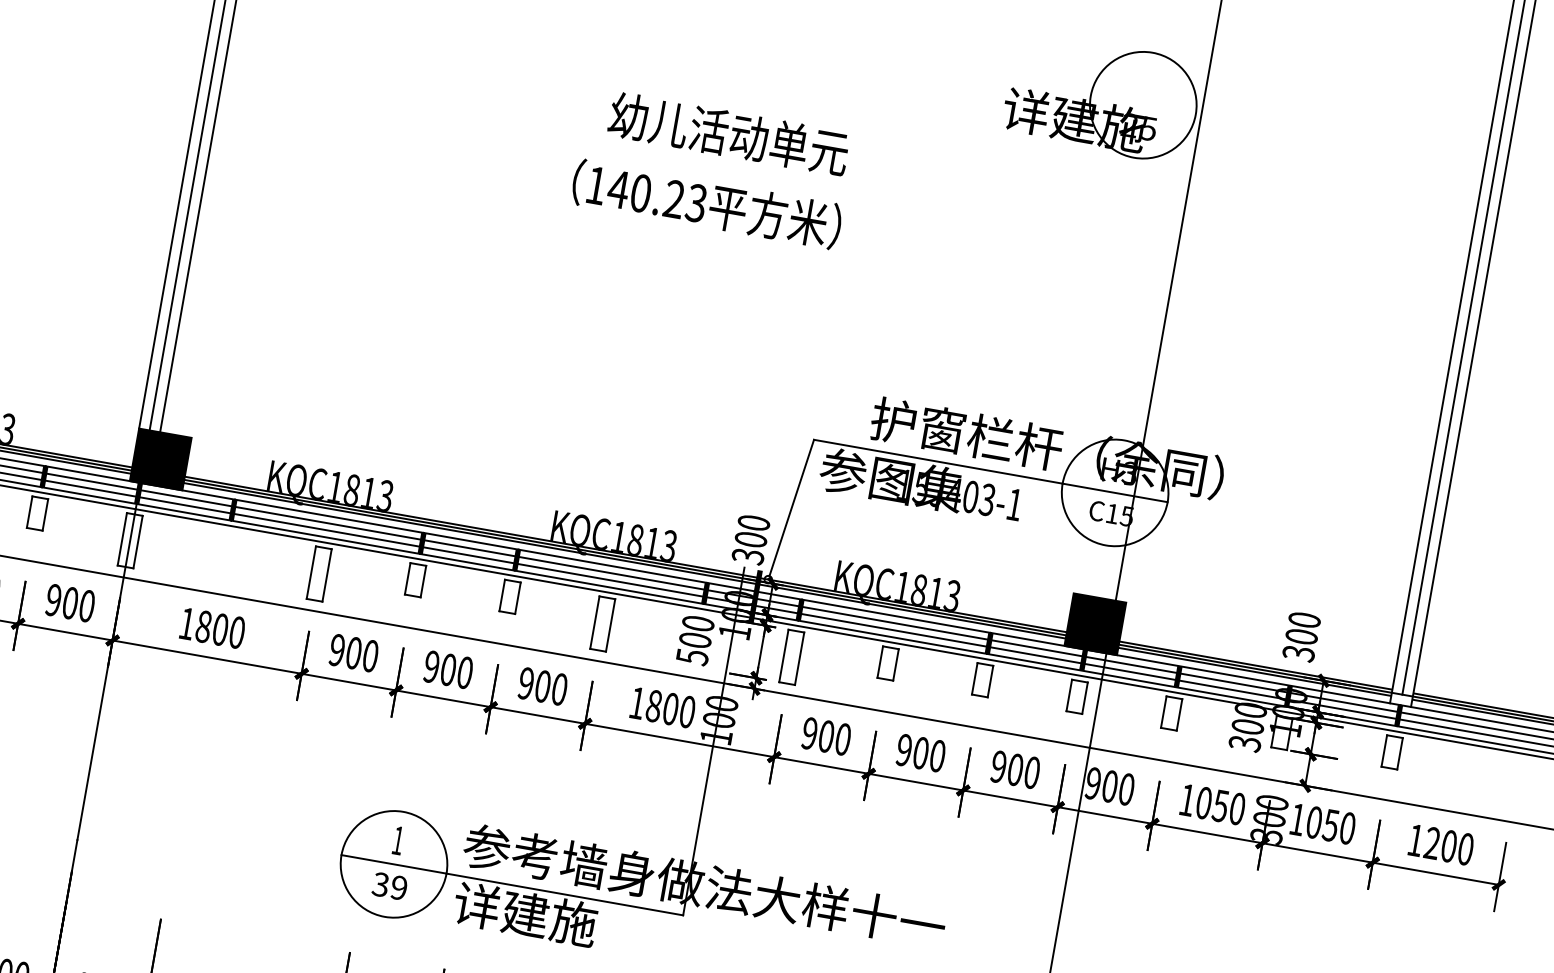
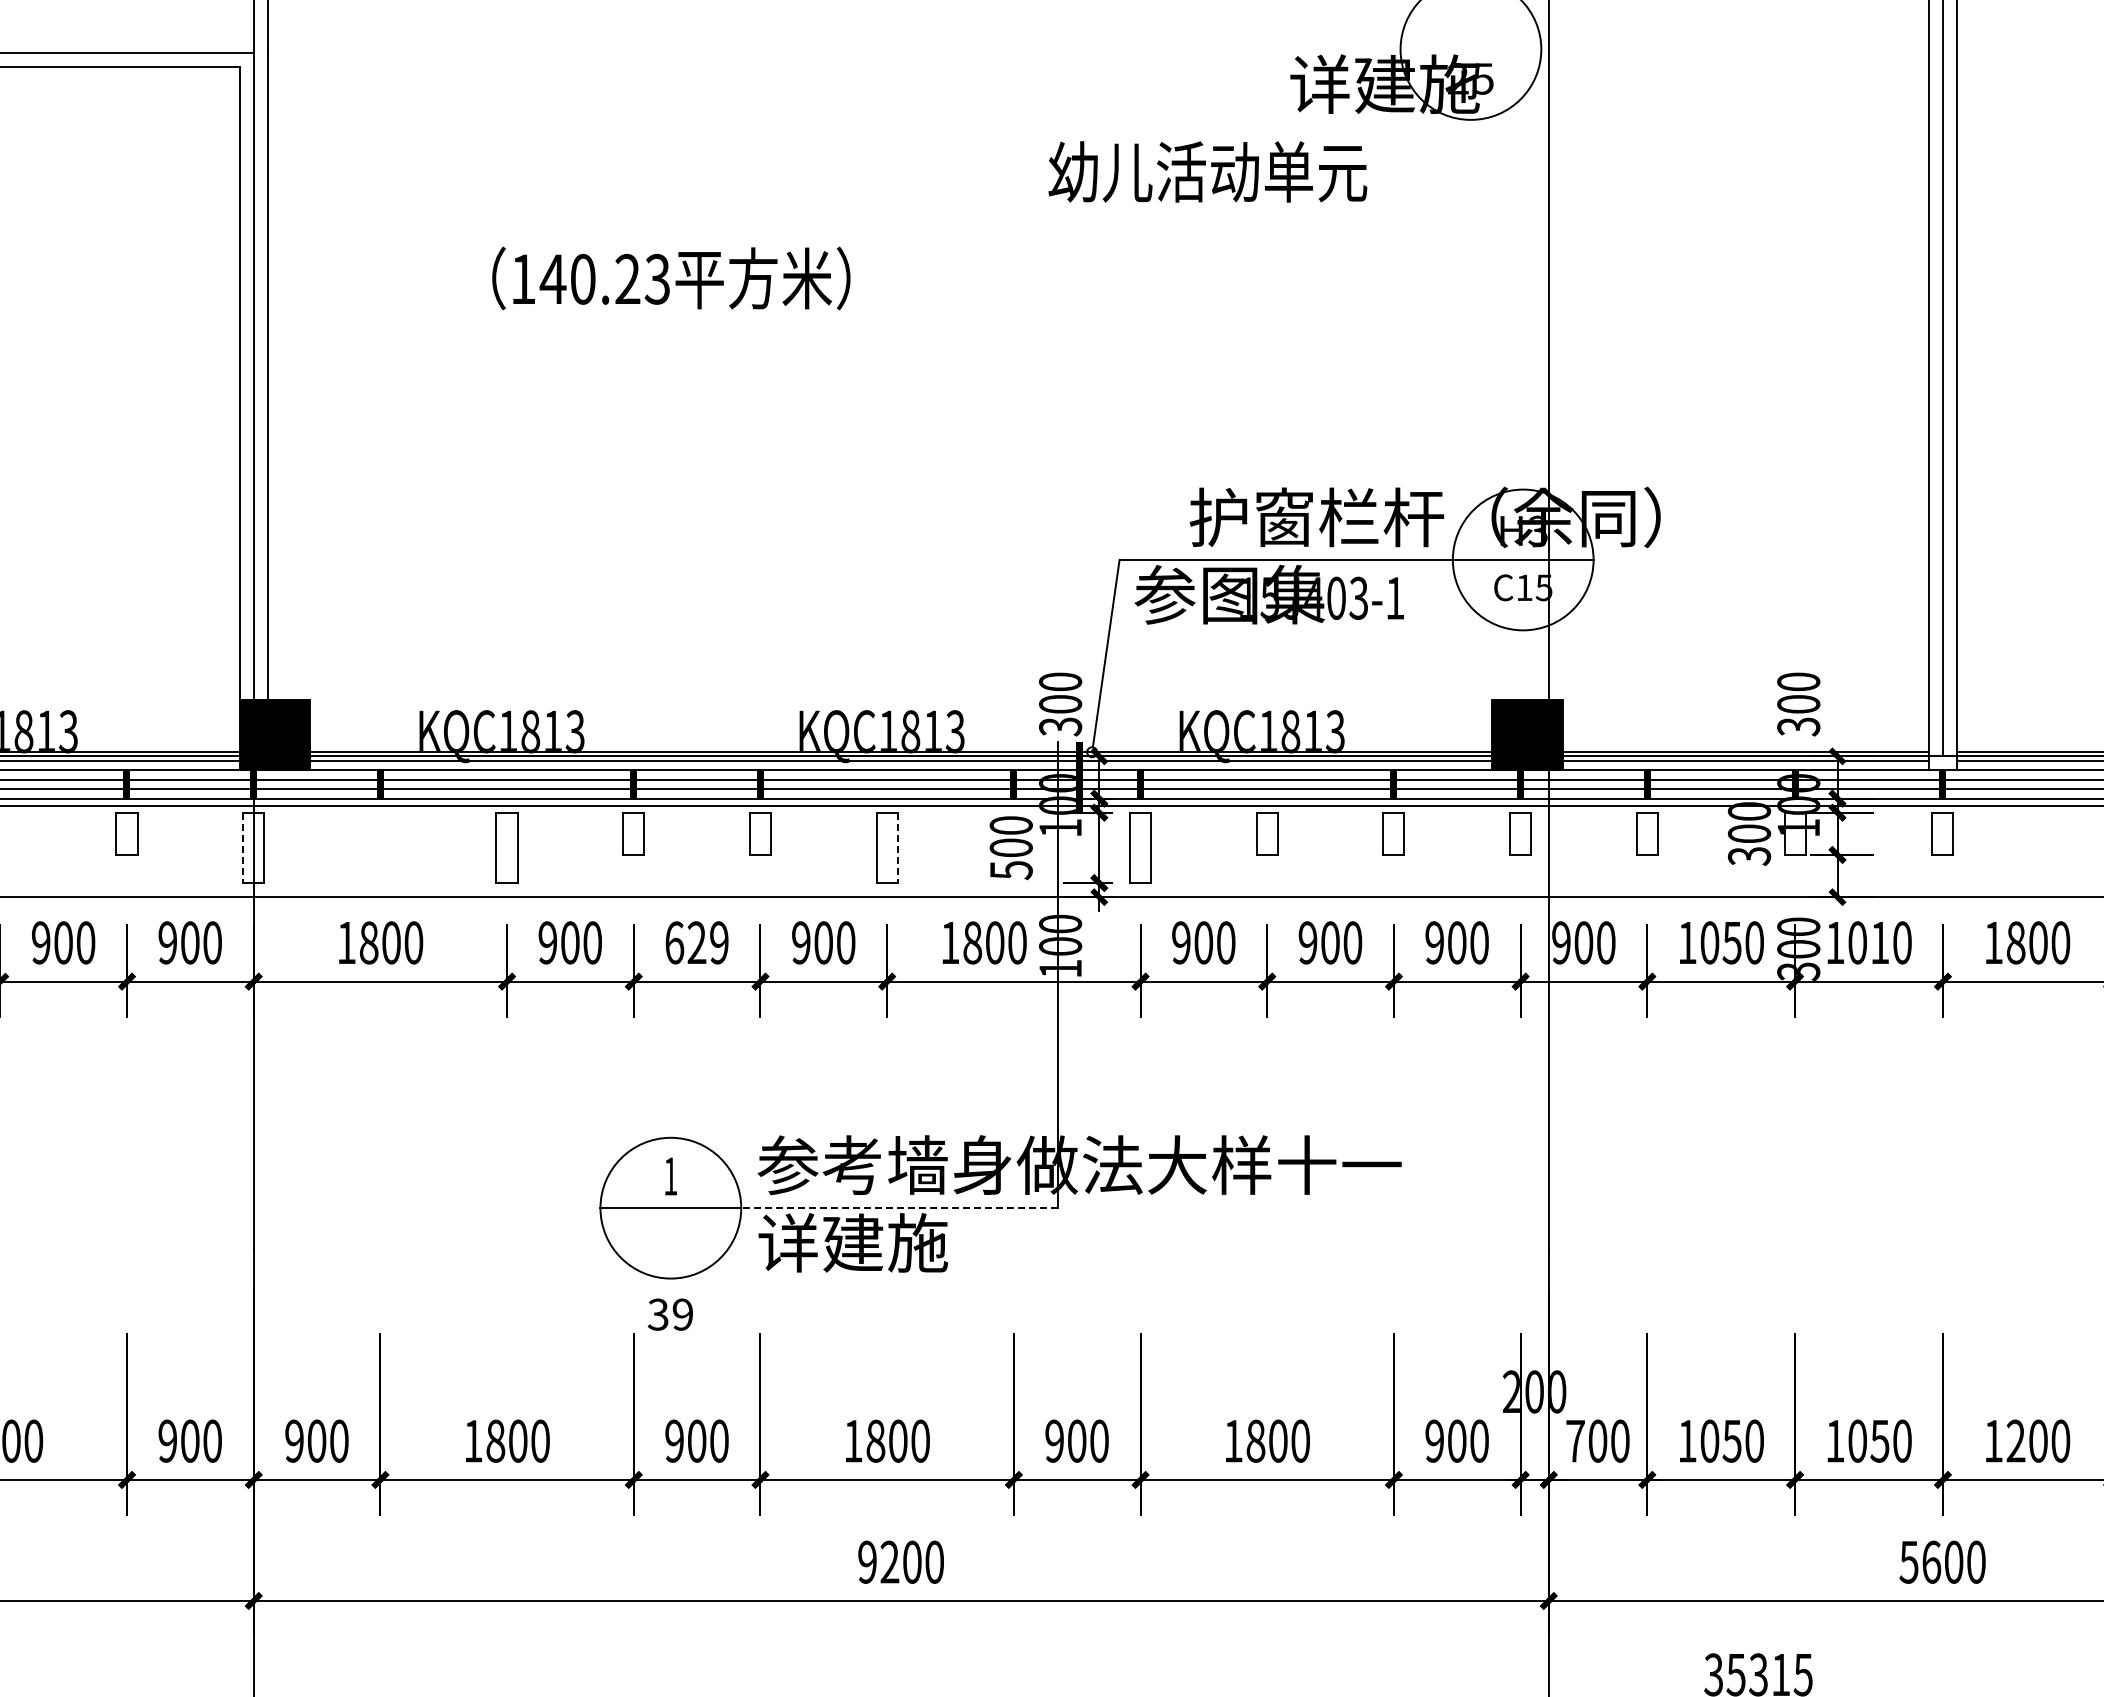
text: (728, 133) -> (1207, 171), moved
text: (707, 204) -> (671, 278), moved
line: (122, 539) -> (243, 848), solid -> dashed
line: (610, 625) -> (897, 848), solid -> dashed
text: (448, 669) -> (696, 942), 900 -> 629
text: (1330, 825) -> (1879, 943), 1050 -> 1010
text: (1432, 843) -> (2015, 942), 1200 -> 1800
text: (389, 886) -> (669, 1314), moved
line: (564, 894) -> (899, 1208), solid -> dashed

